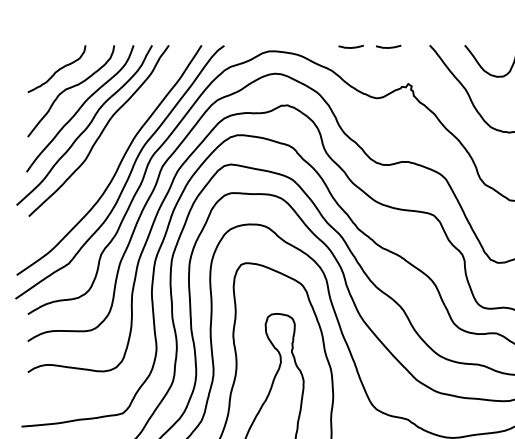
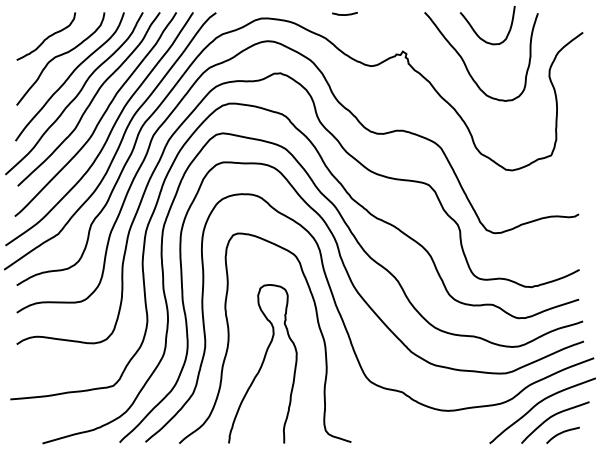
curve: (388, 47) -> (382, 14), removed
curve: (110, 148) -> (100, 117), added

